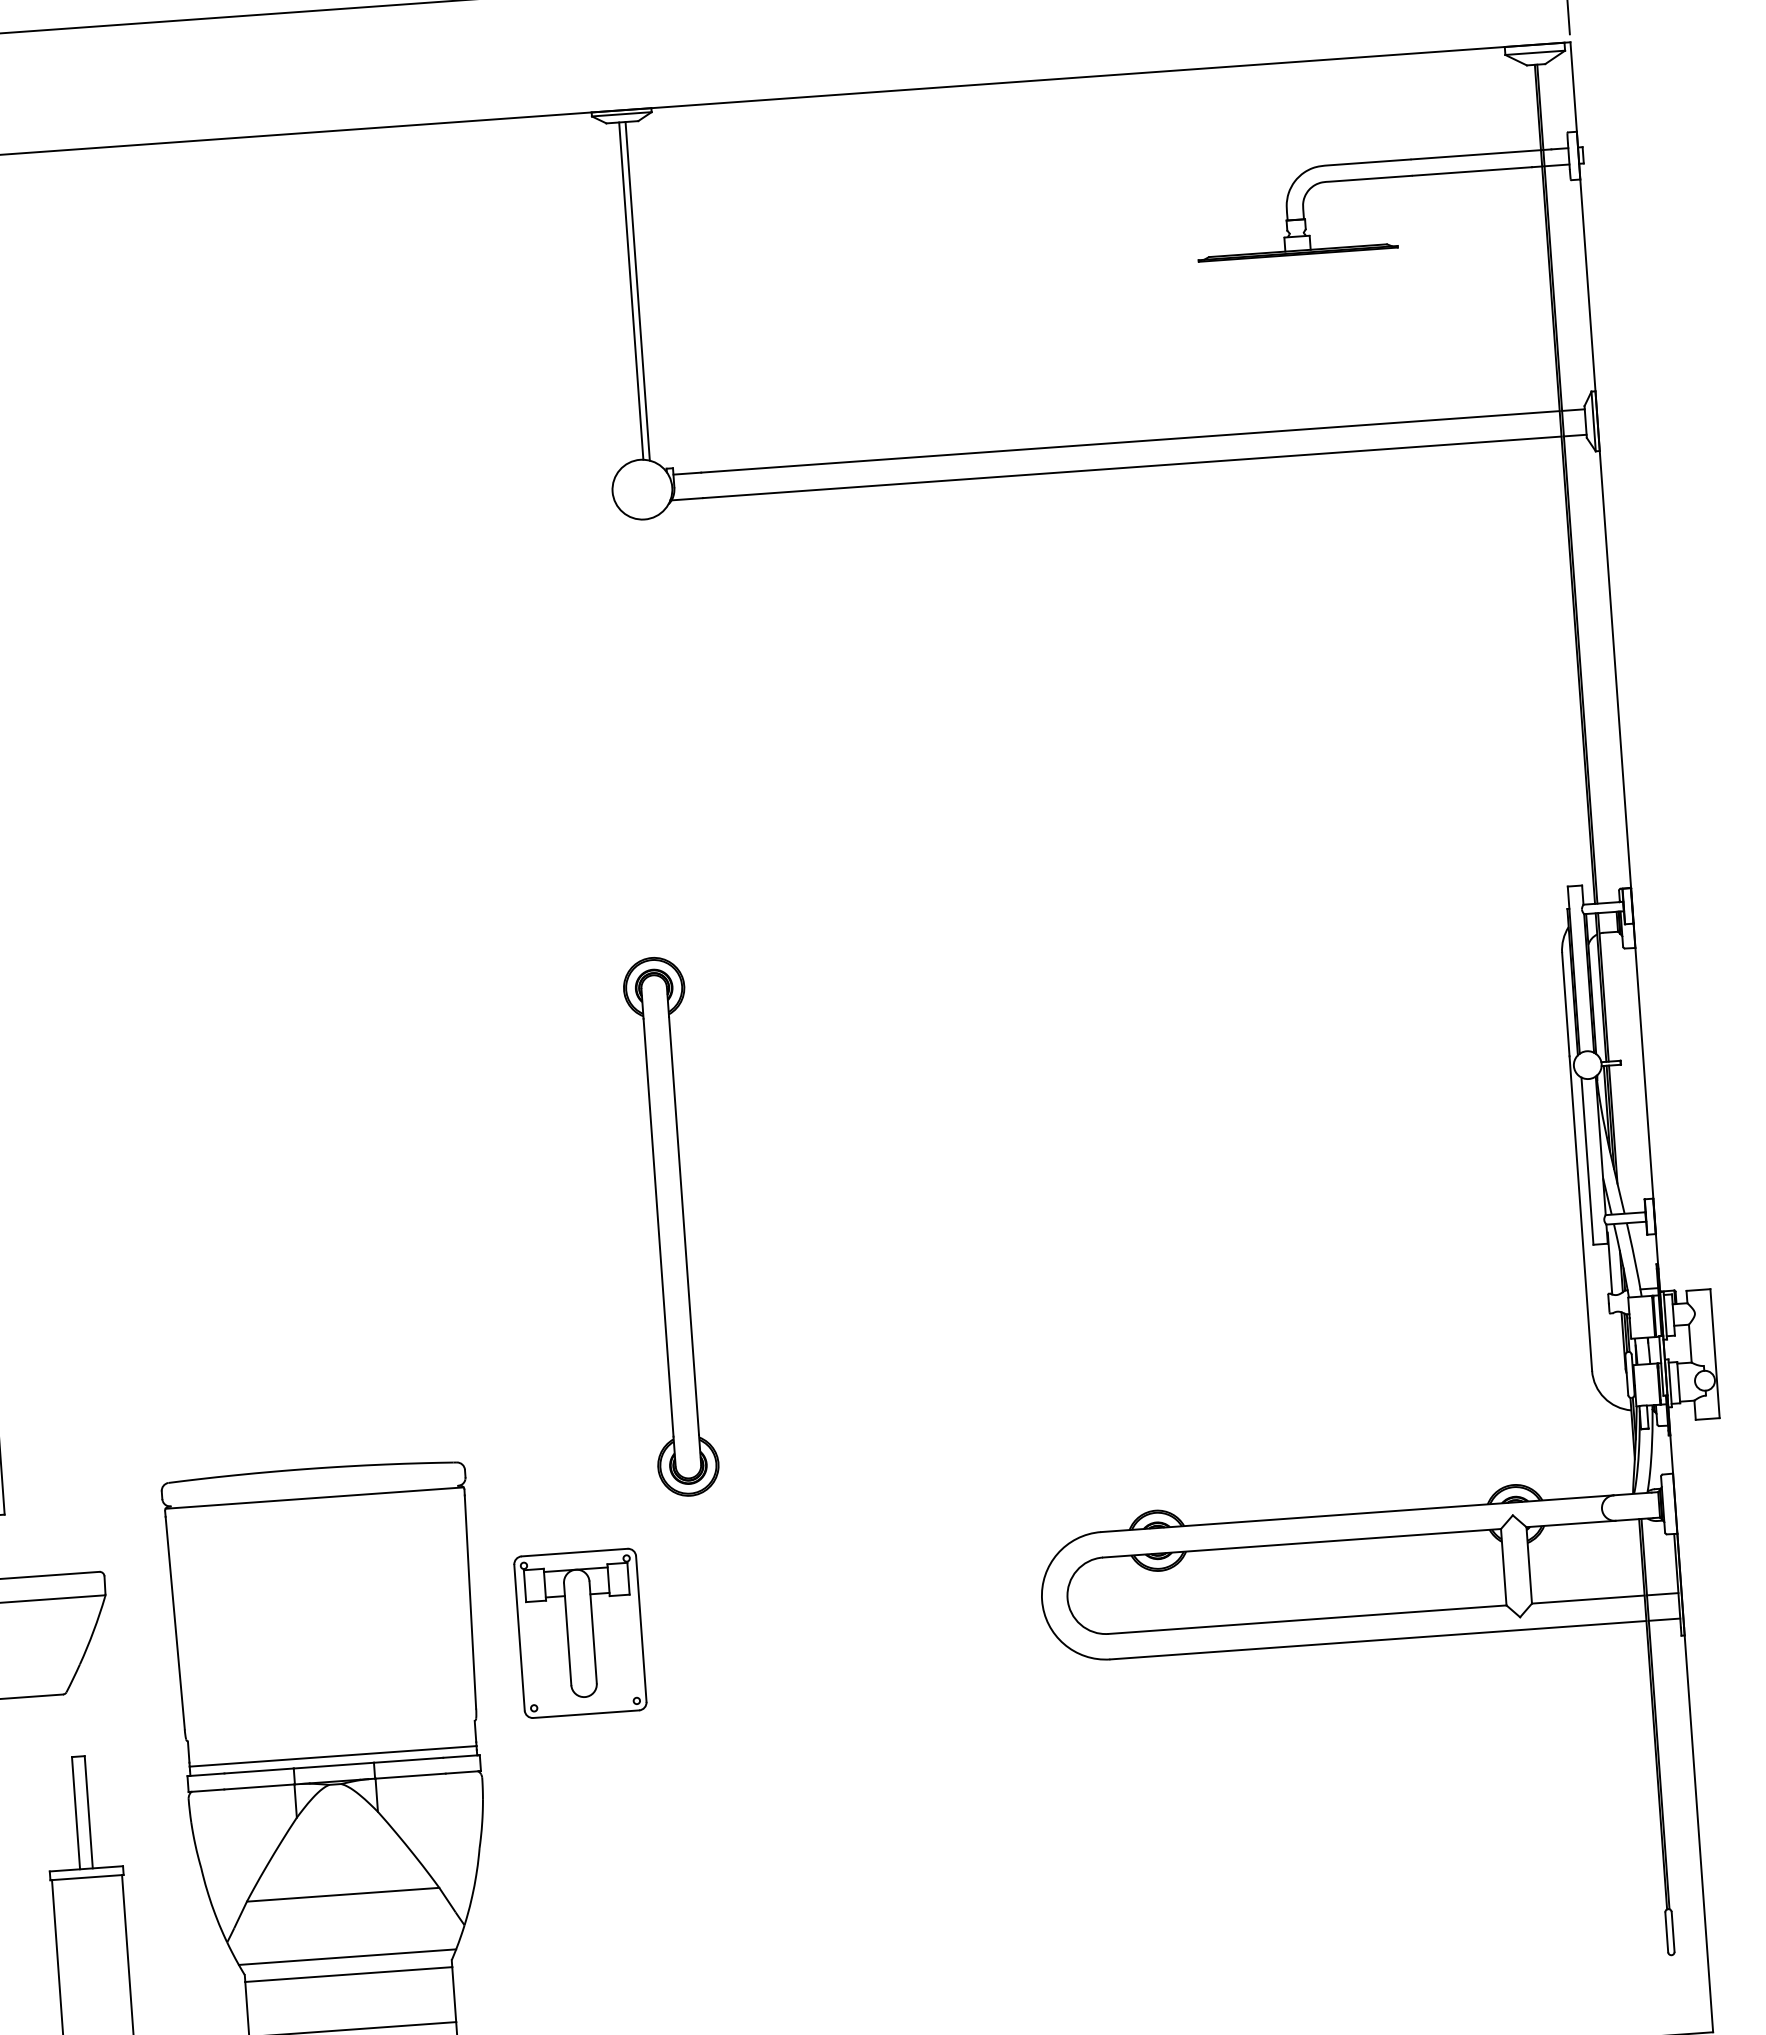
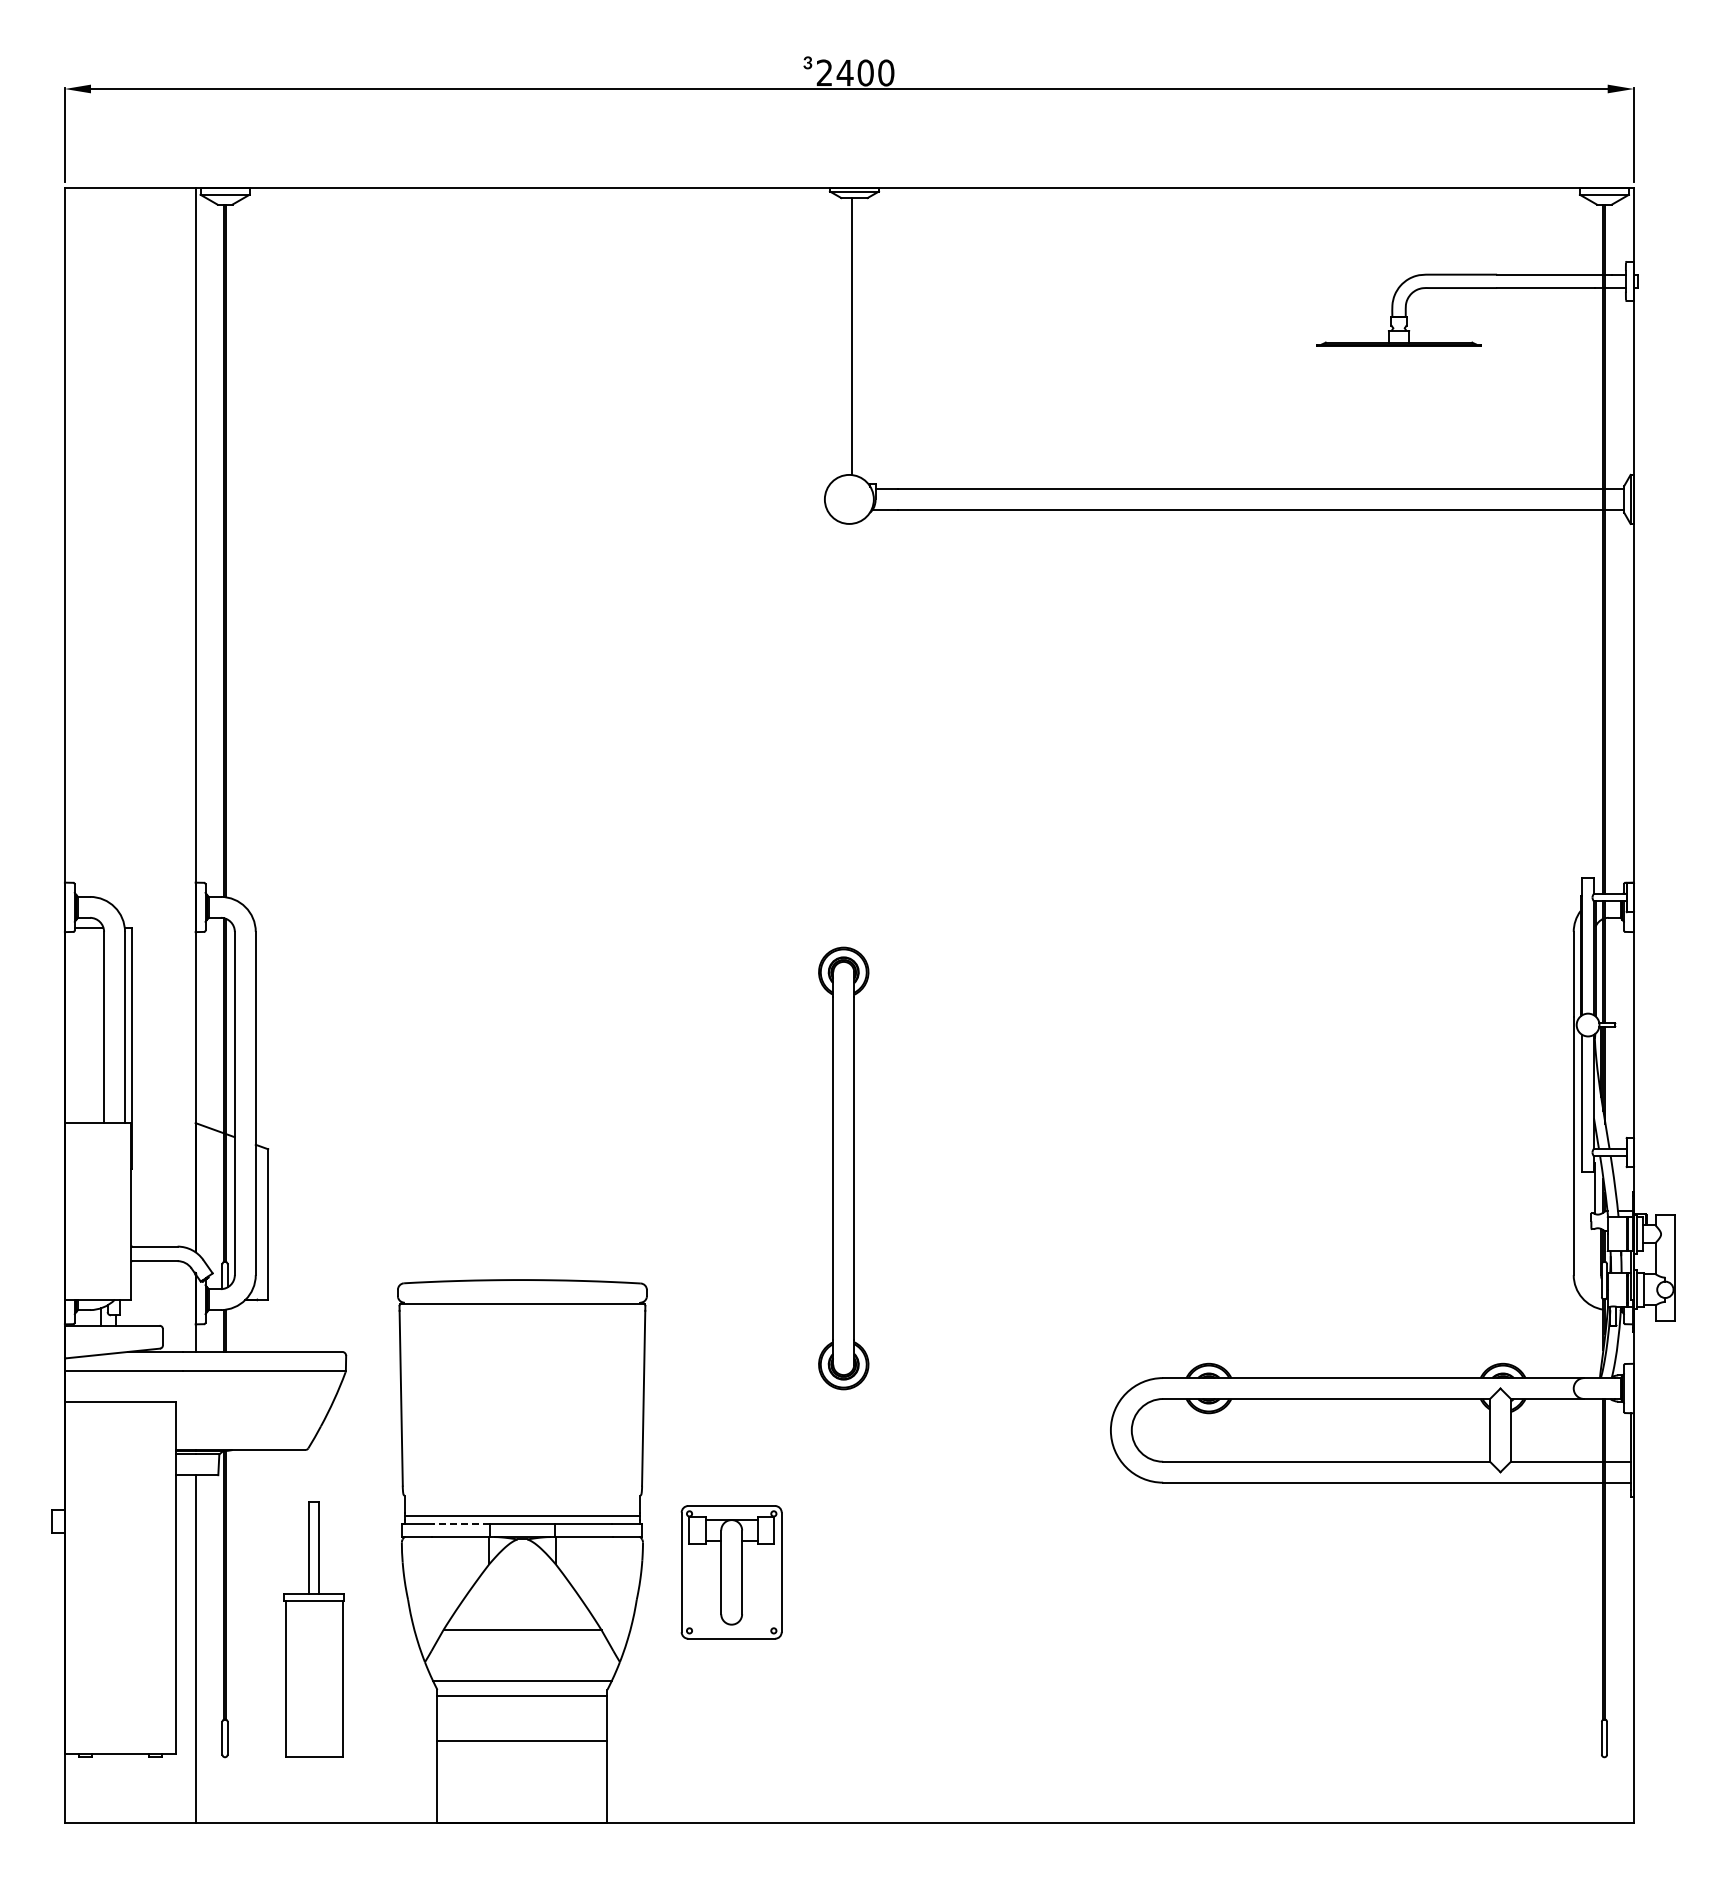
line: (638, 291) -> (857, 337), removed
part: (670, 1226) -> (843, 1168), moved
part: (580, 1633) -> (731, 1572), moved
line: (258, 1770) -> (460, 1523), solid -> dashed

